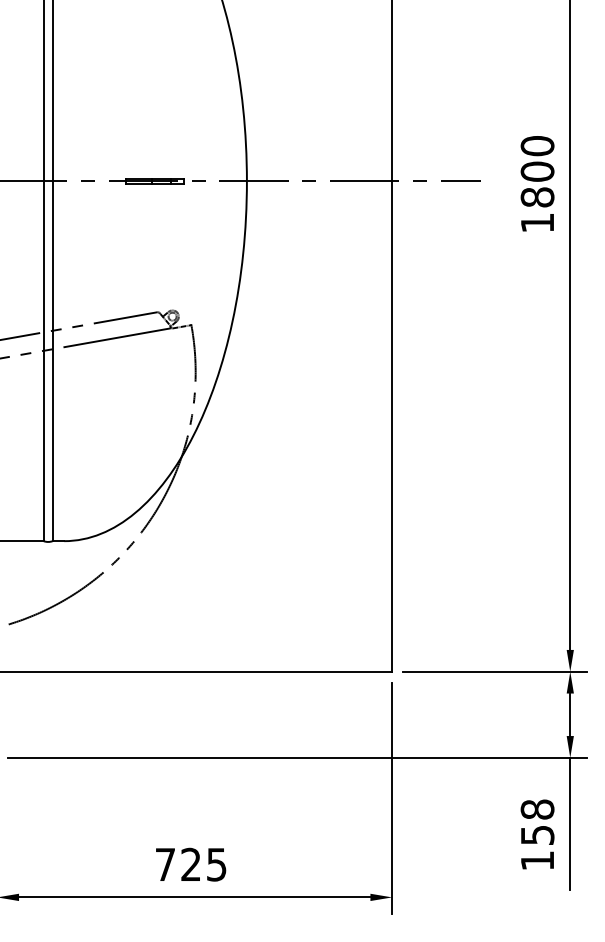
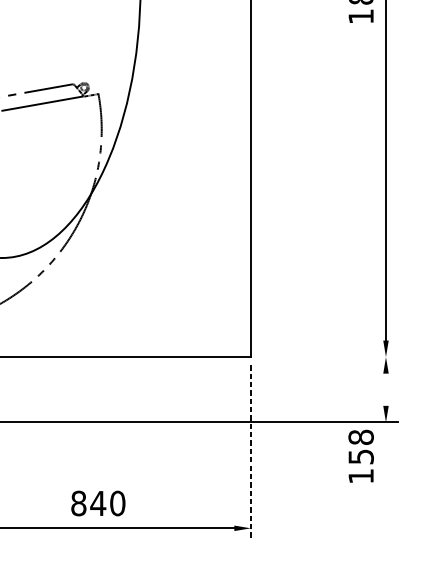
line: (494, 671) -> (328, 356), removed
line: (570, 714) -> (386, 389), removed
line: (392, 798) -> (251, 453), solid -> dashed
line: (570, 823) -> (386, 472), removed
text: (537, 834) -> (361, 456), moved
text: (190, 864) -> (97, 503), 725 -> 840

